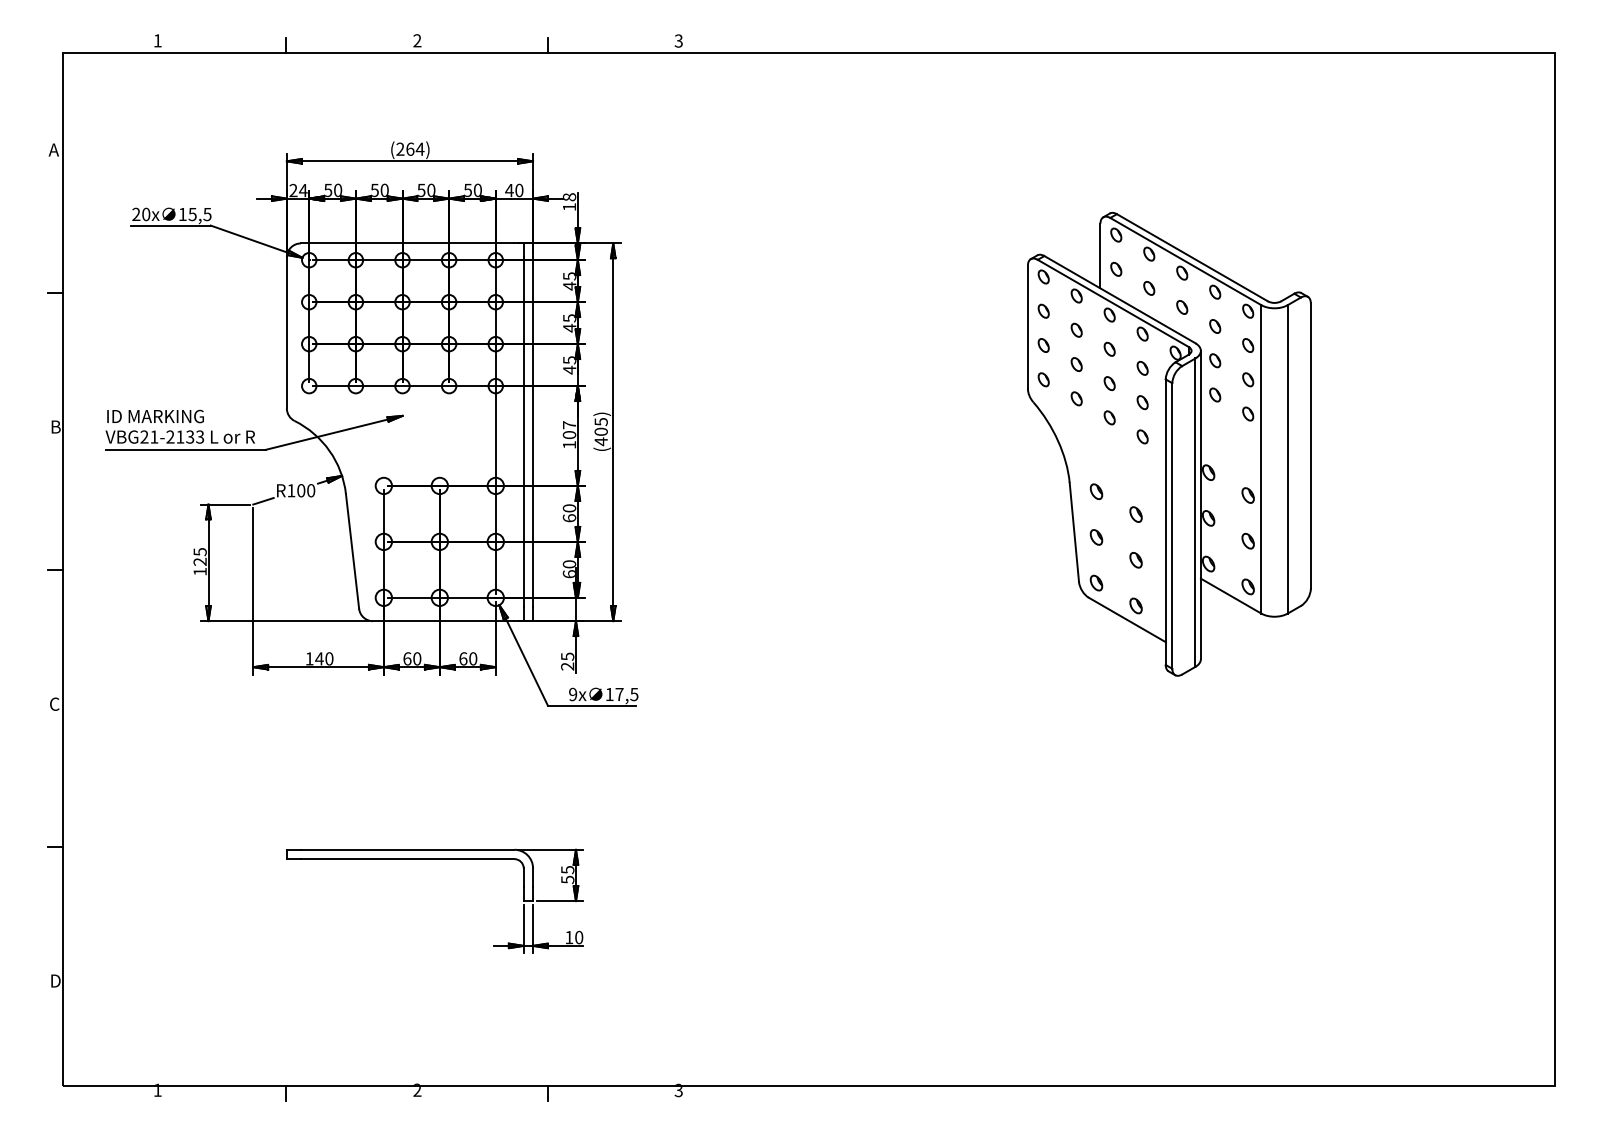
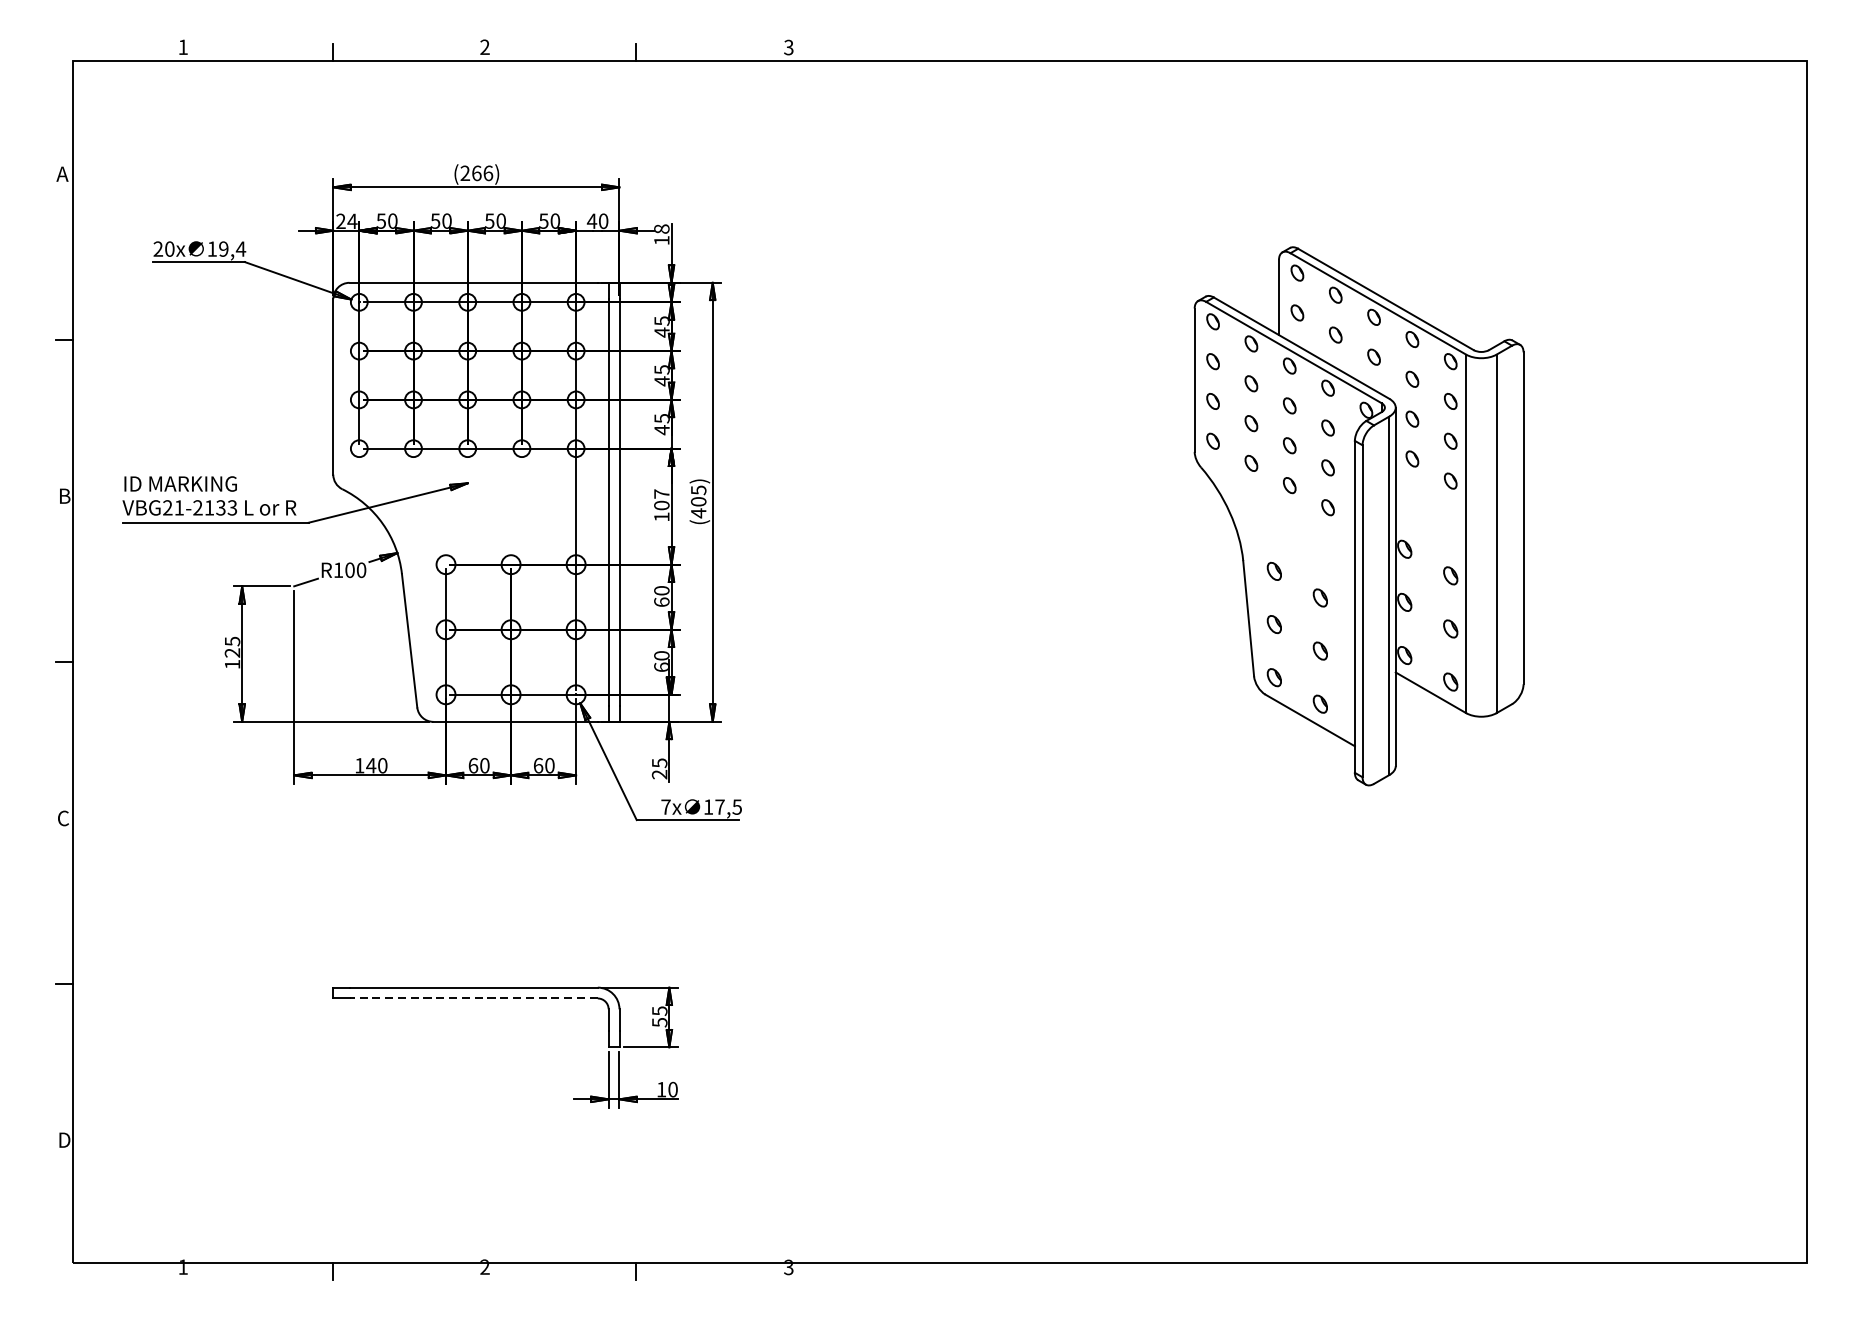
text: (419, 148) -> (487, 172), (264) -> (266)
text: (199, 214) -> (231, 249), 15,5 -> 19,4
text: (573, 694) -> (666, 807), 9x -> 7x
line: (407, 859) -> (473, 998), solid -> dashed

